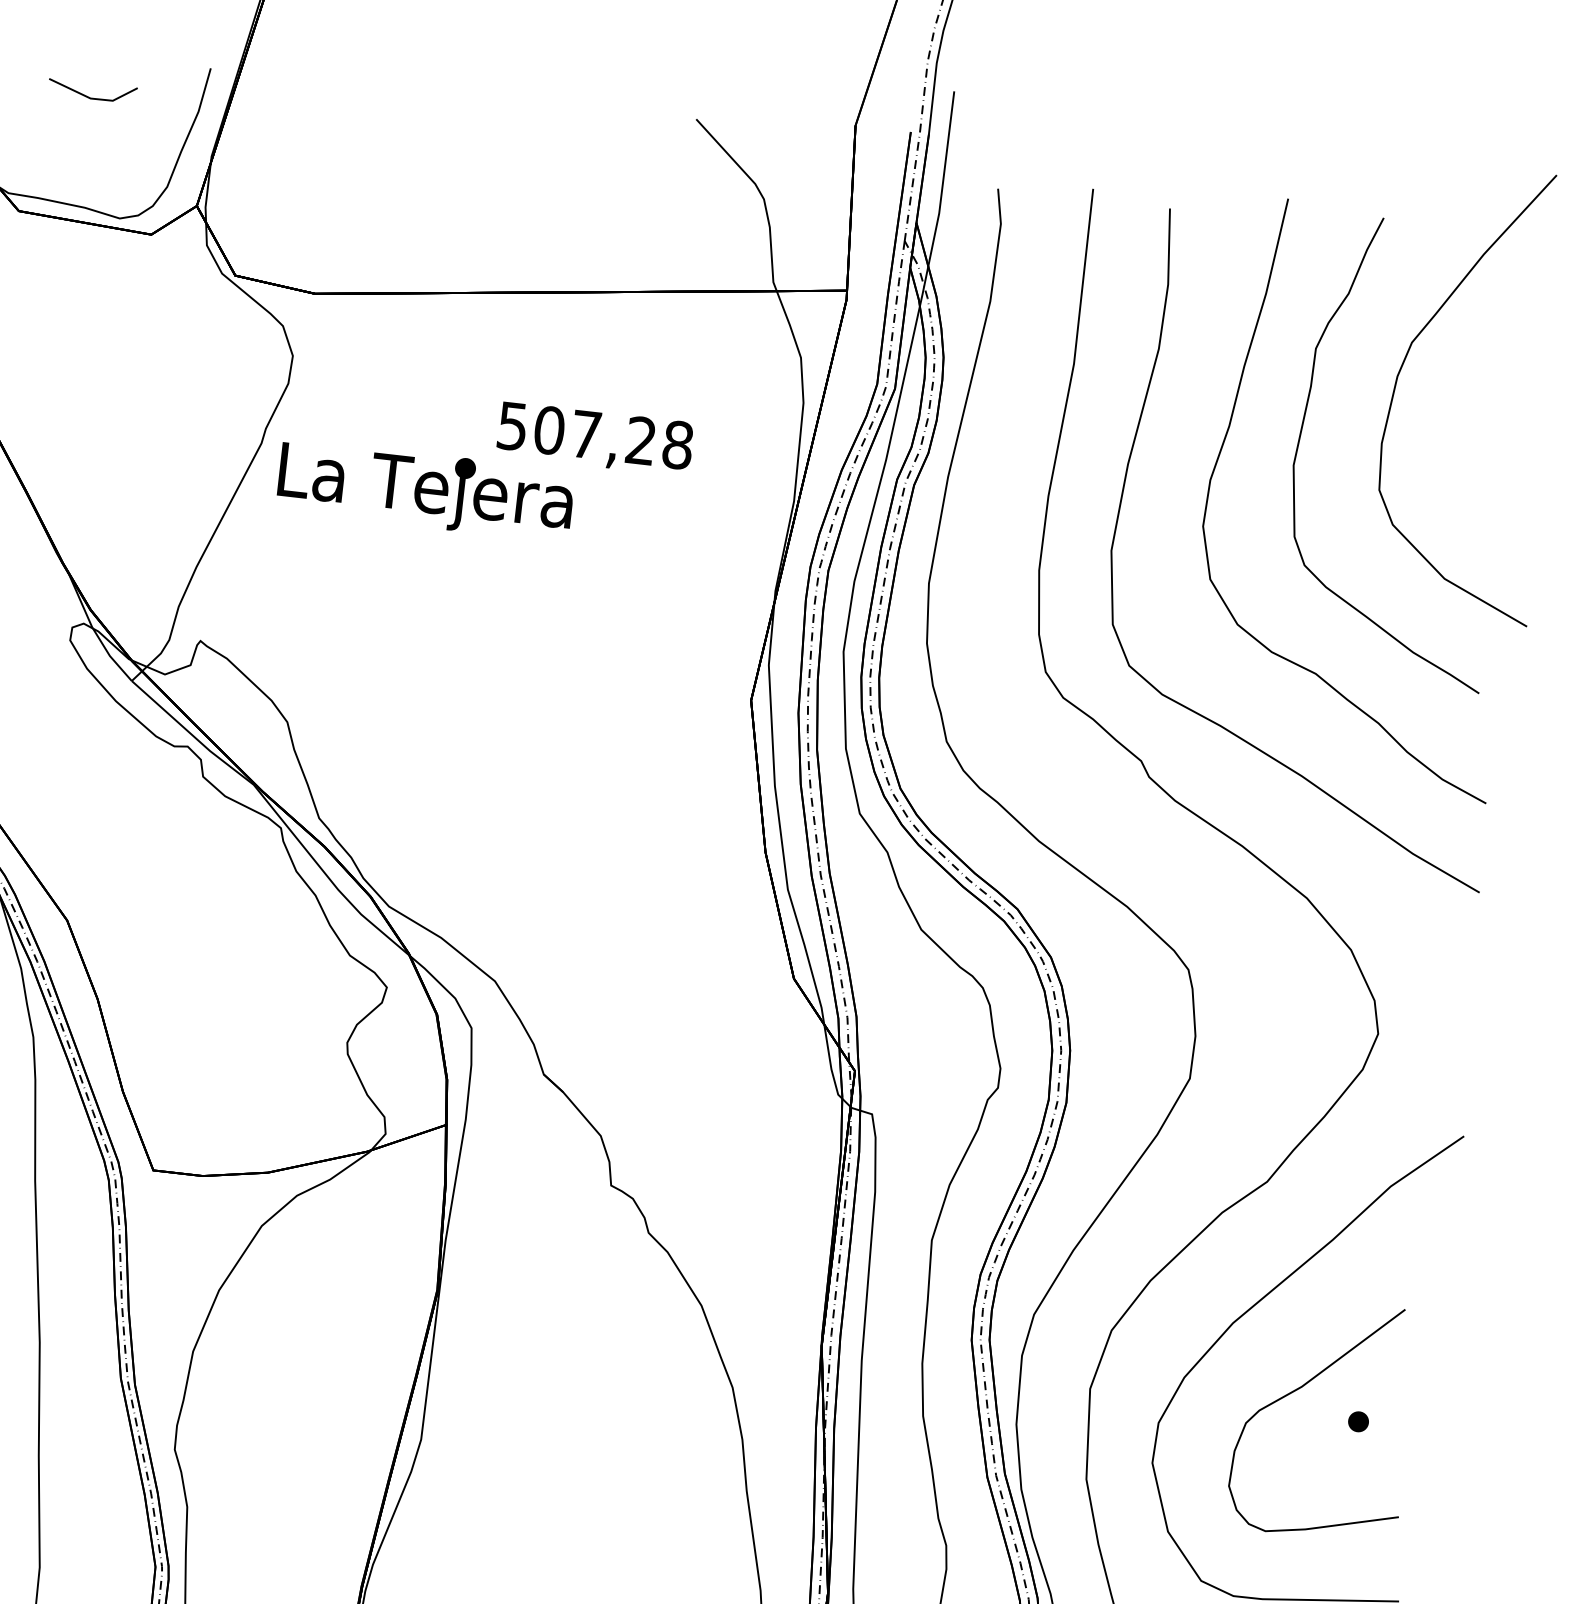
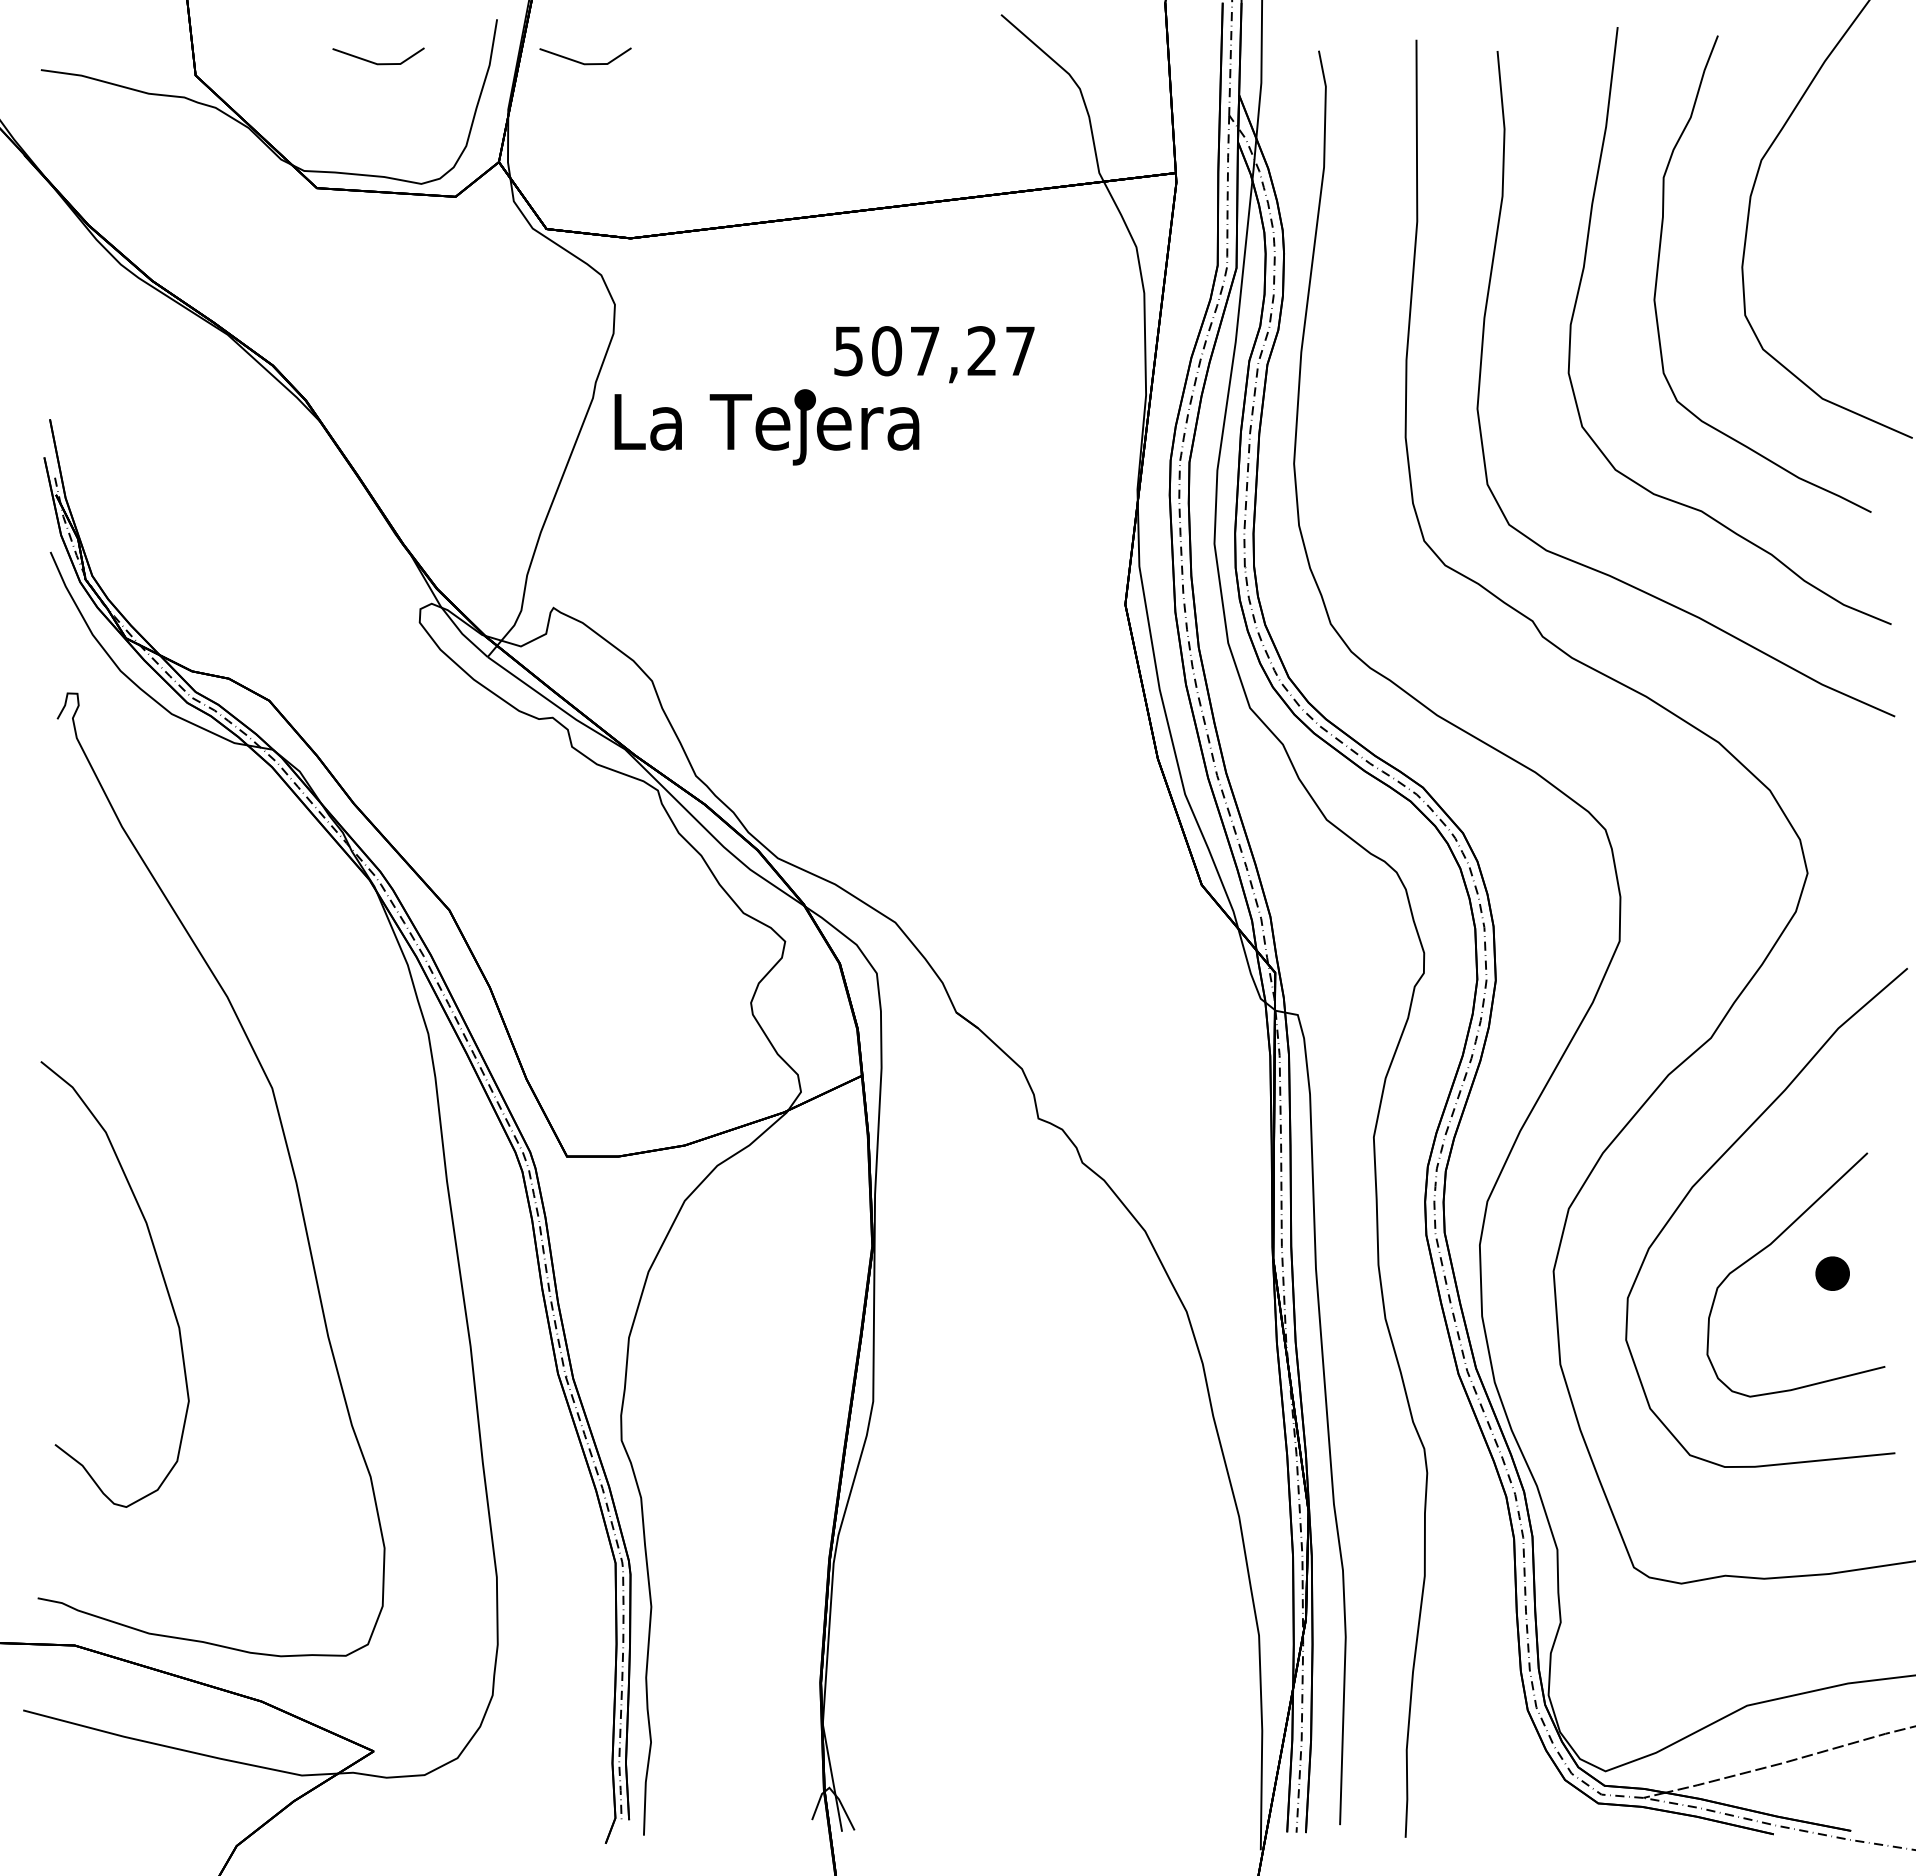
line: (288, 119) -> (582, 62), added
text: (677, 445) -> (1020, 351), 507,28 -> 507,27
part: (1358, 1421) -> (1832, 1273), size x1.6

